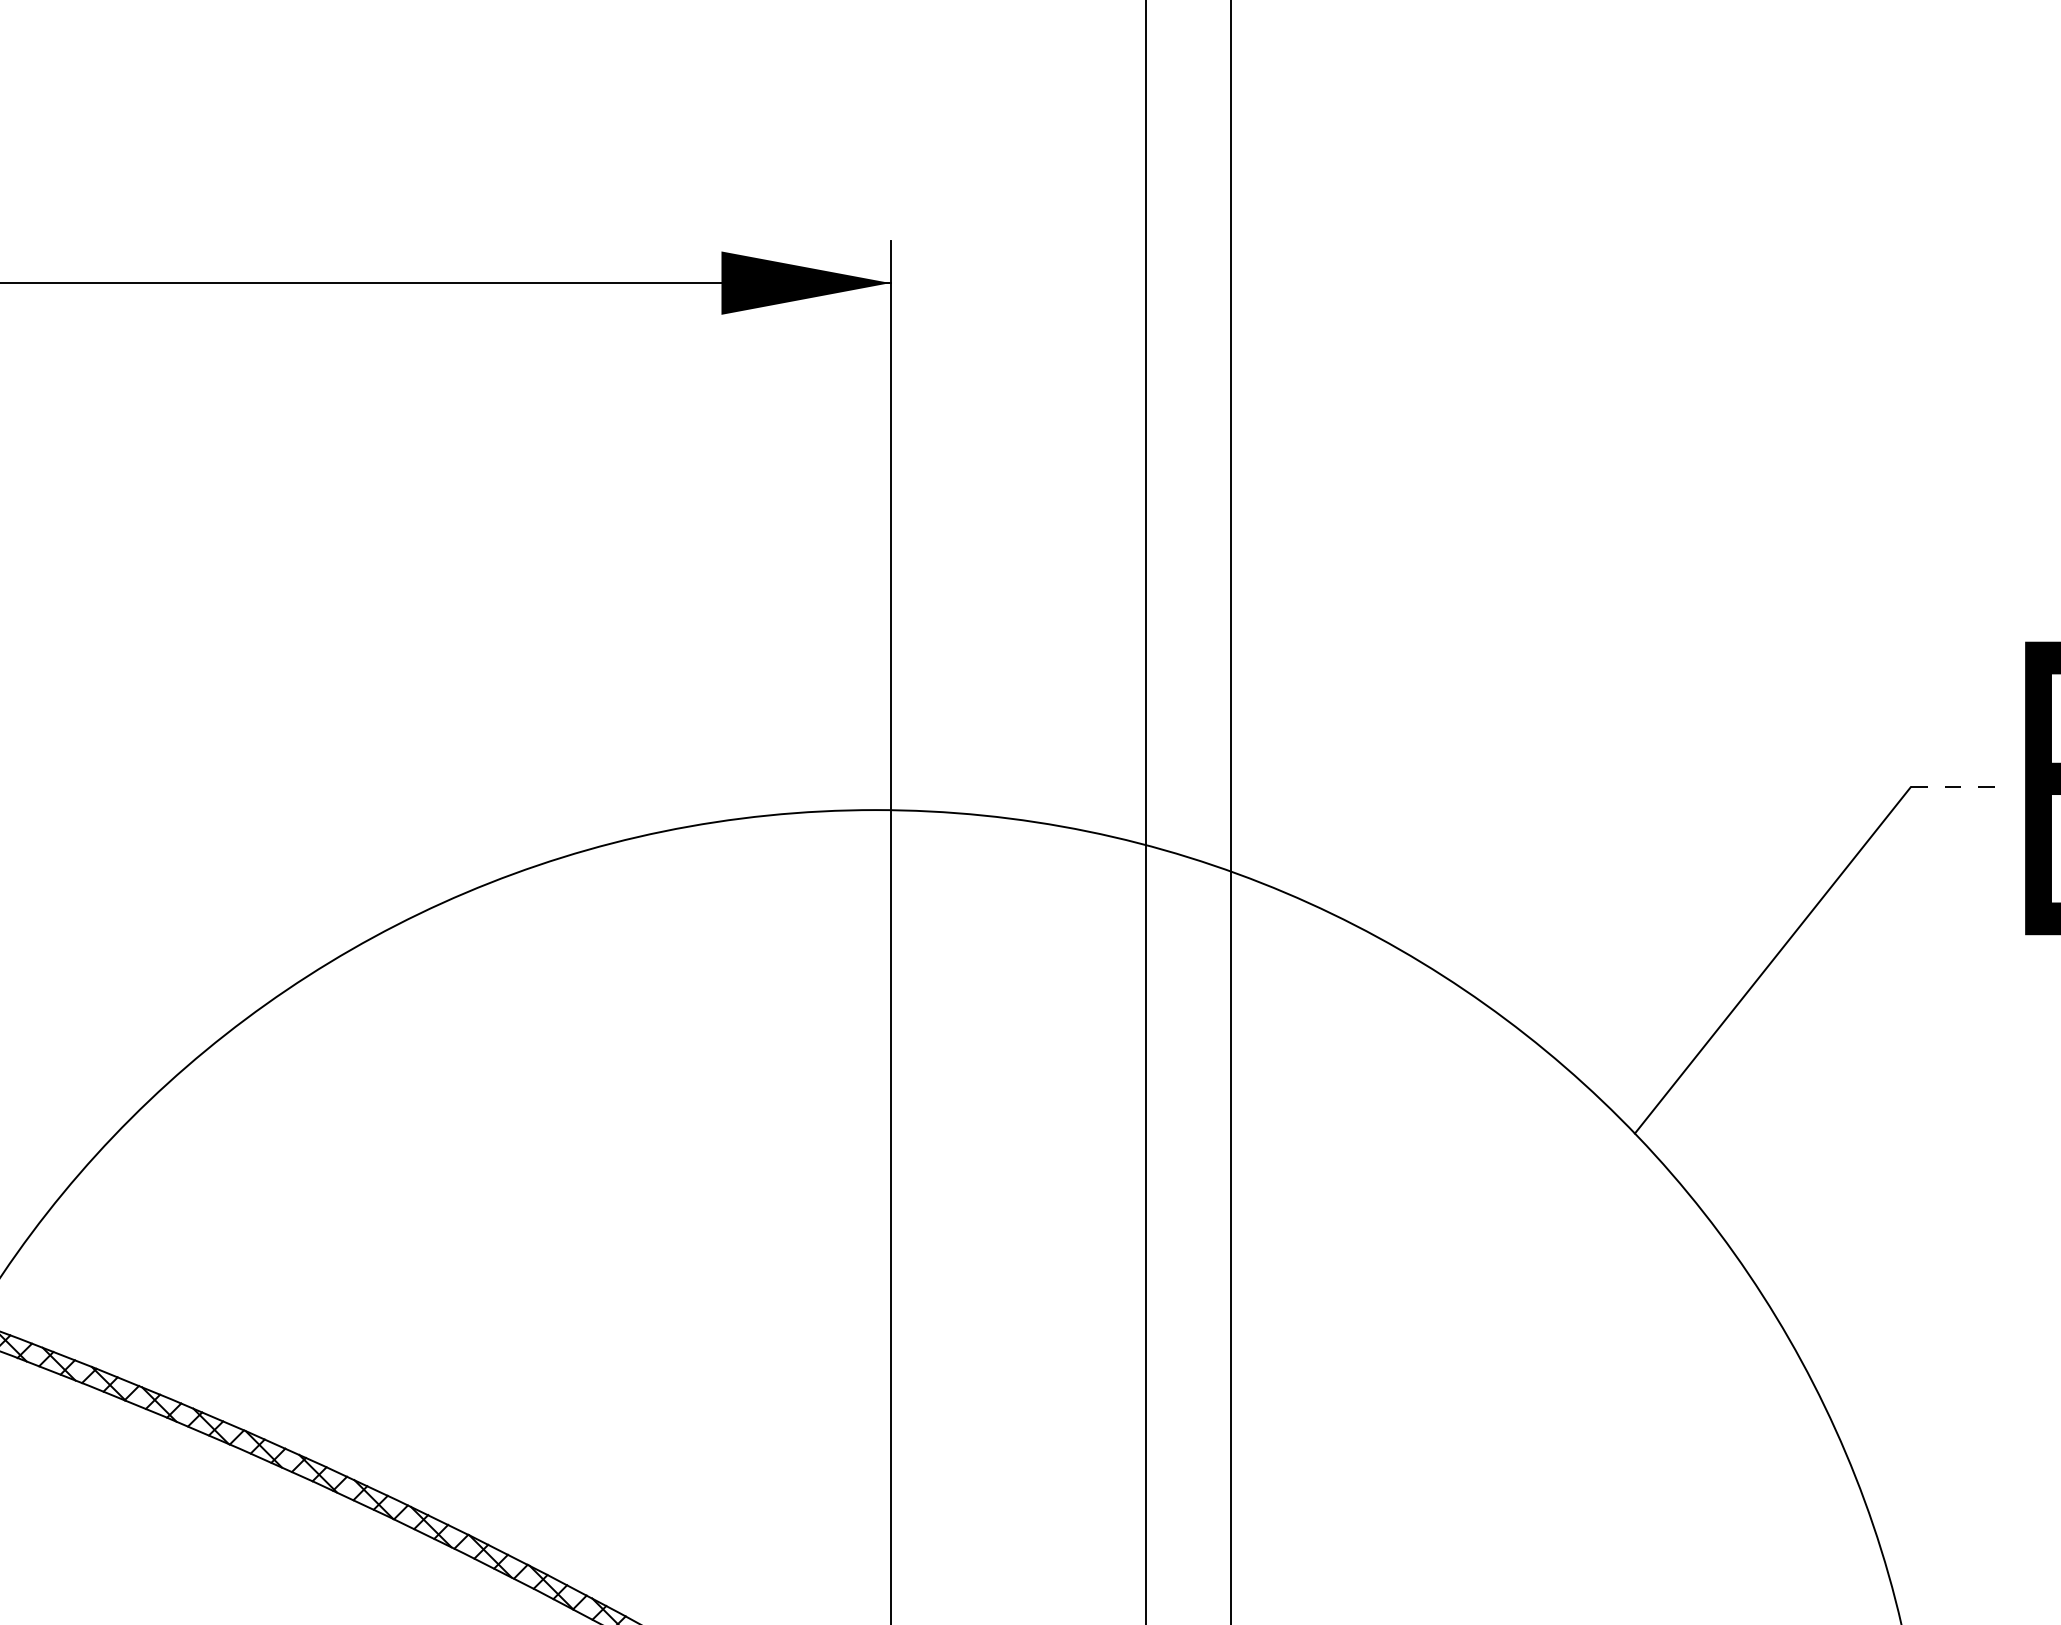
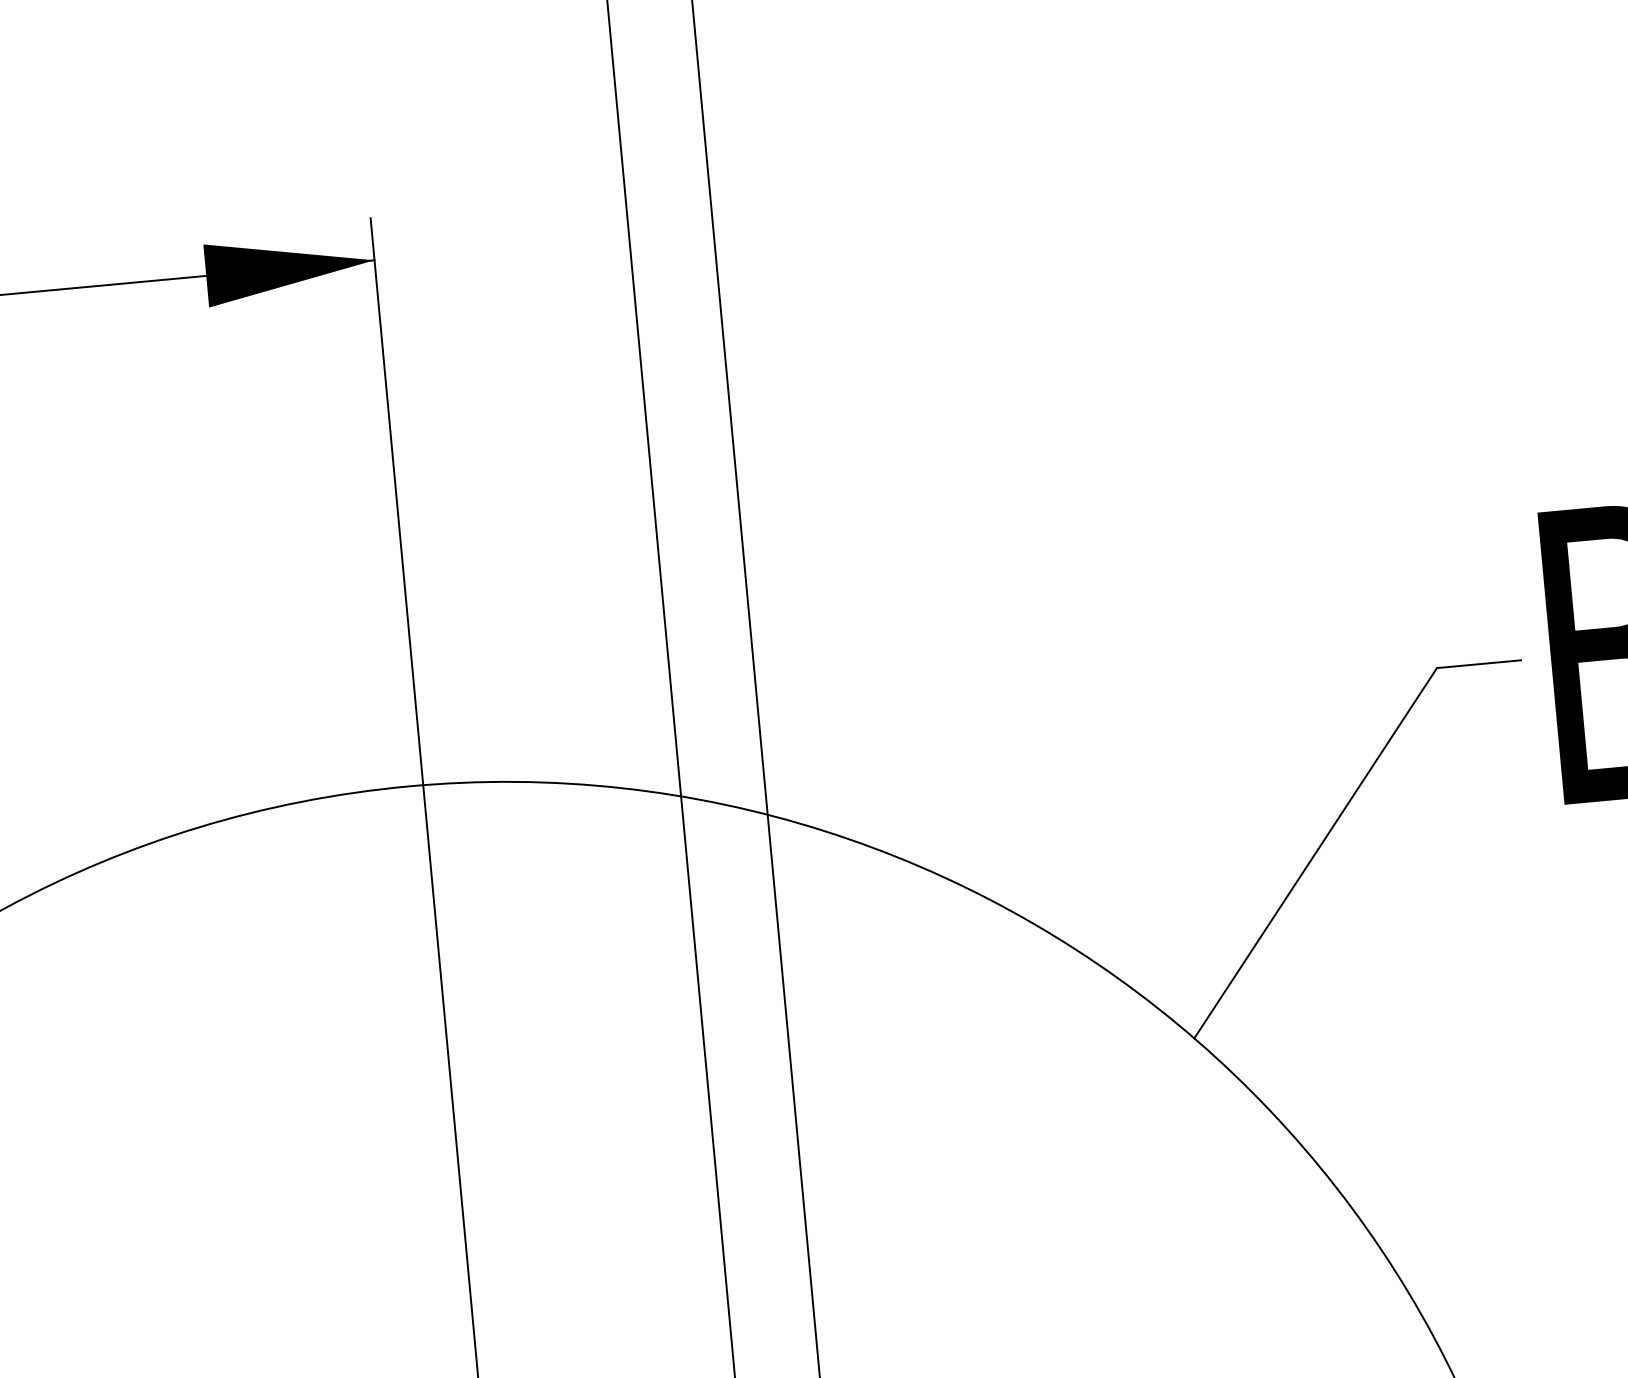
line: (1953, 787) -> (1479, 664), dashed -> solid

